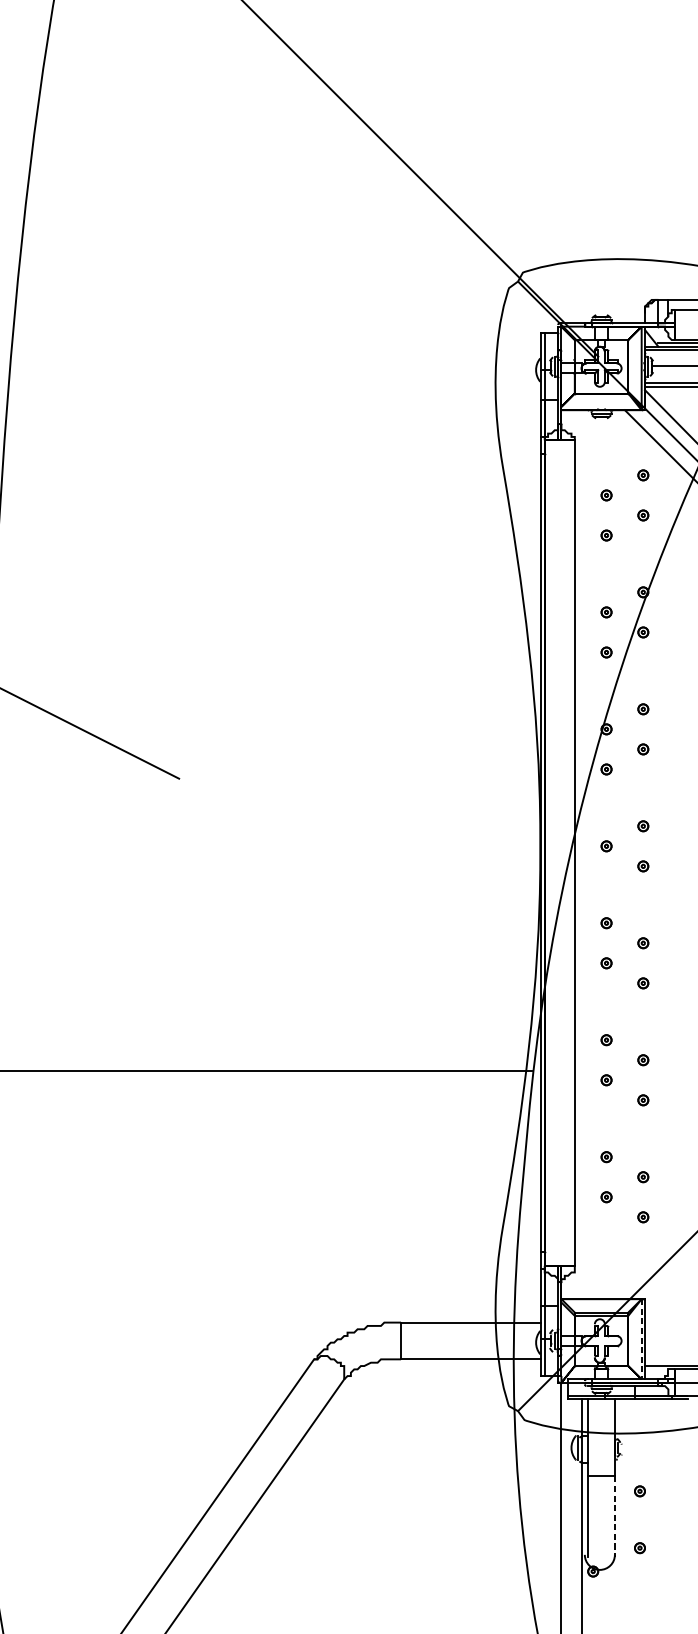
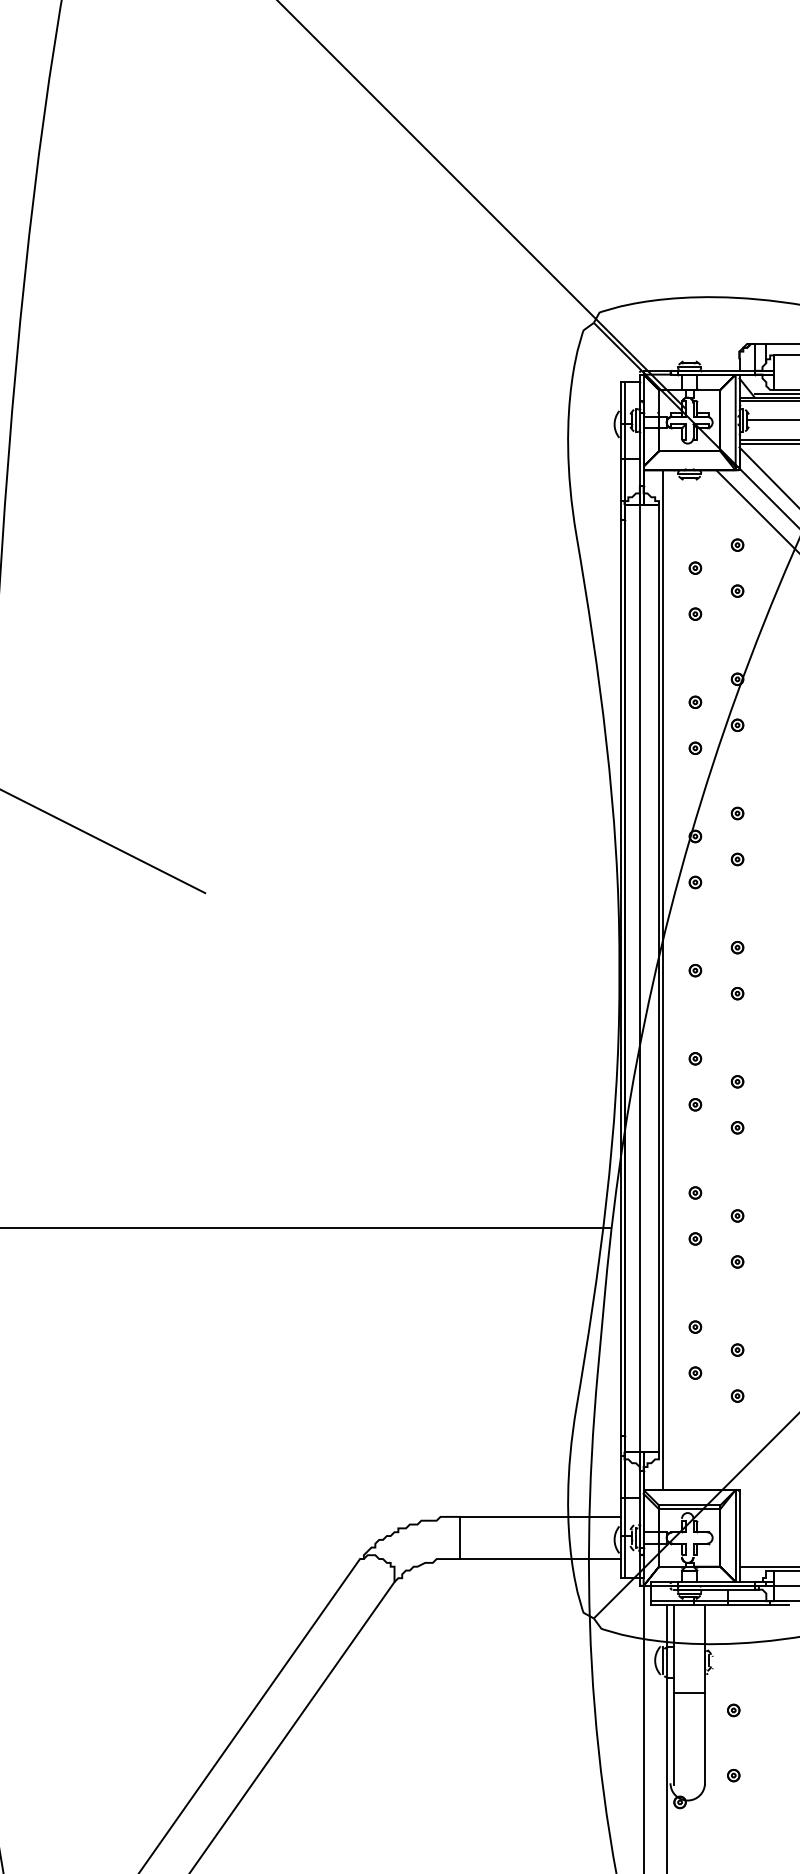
line: (577, 854) -> (662, 980), added
line: (557, 855) -> (639, 981), added
line: (641, 1339) -> (735, 1536), dashed -> solid
line: (614, 1516) -> (704, 1739), dashed -> solid

